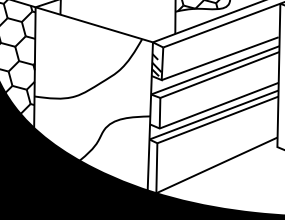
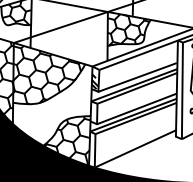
hatch: (84, 54) -> (46, 74), added
hatch: (115, 152) -> (67, 140), added

